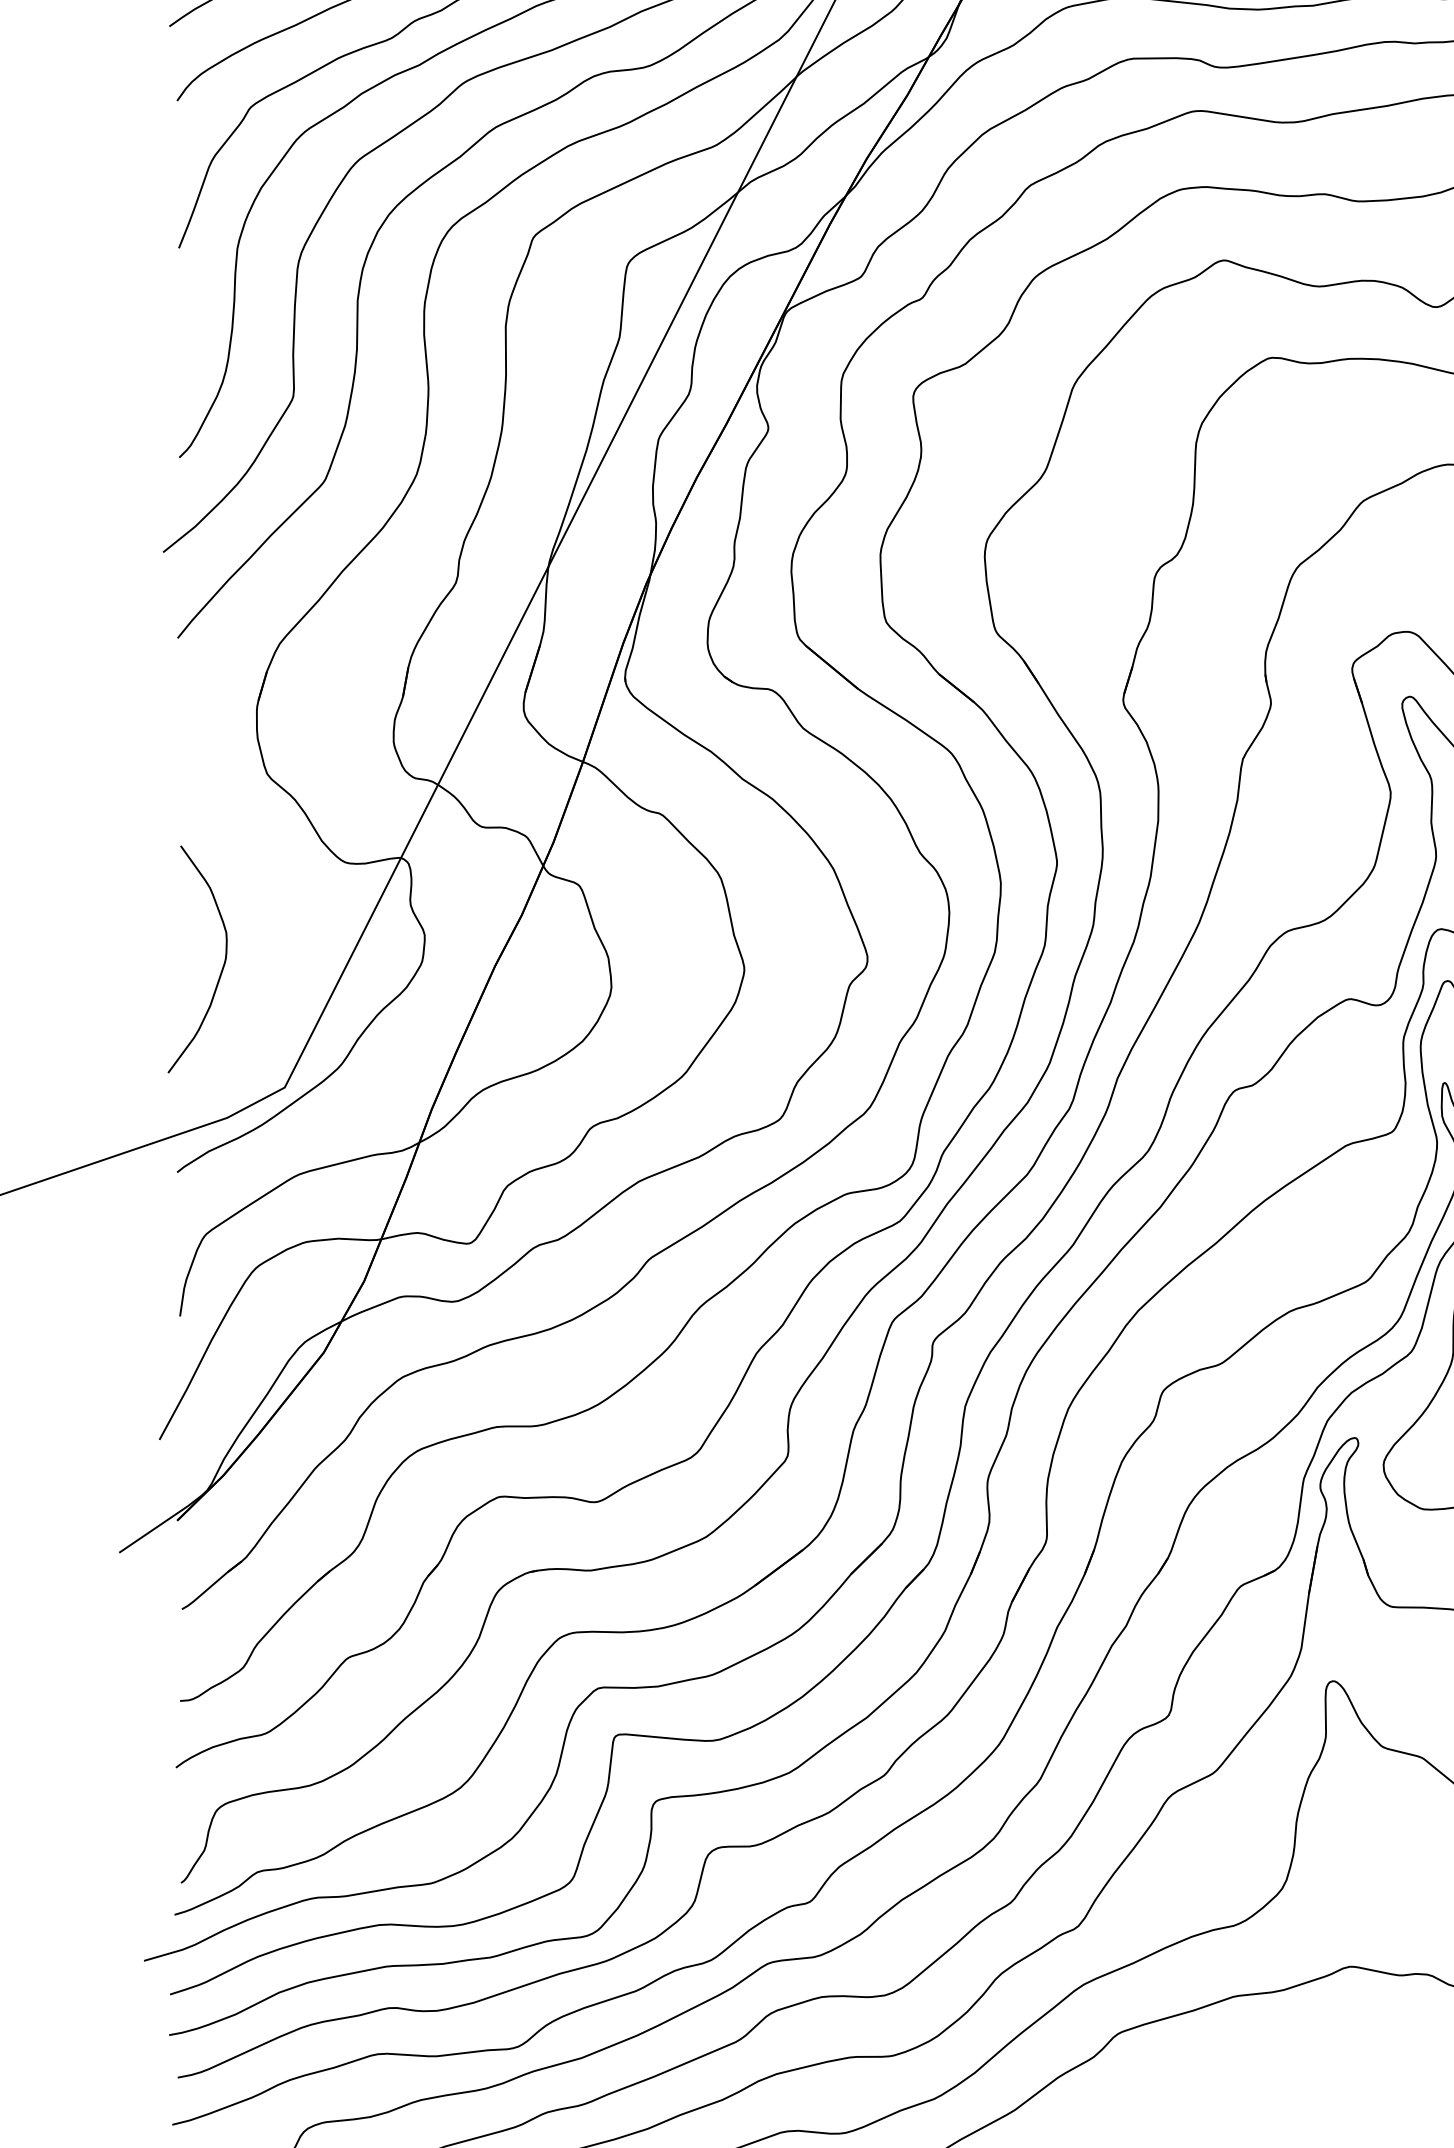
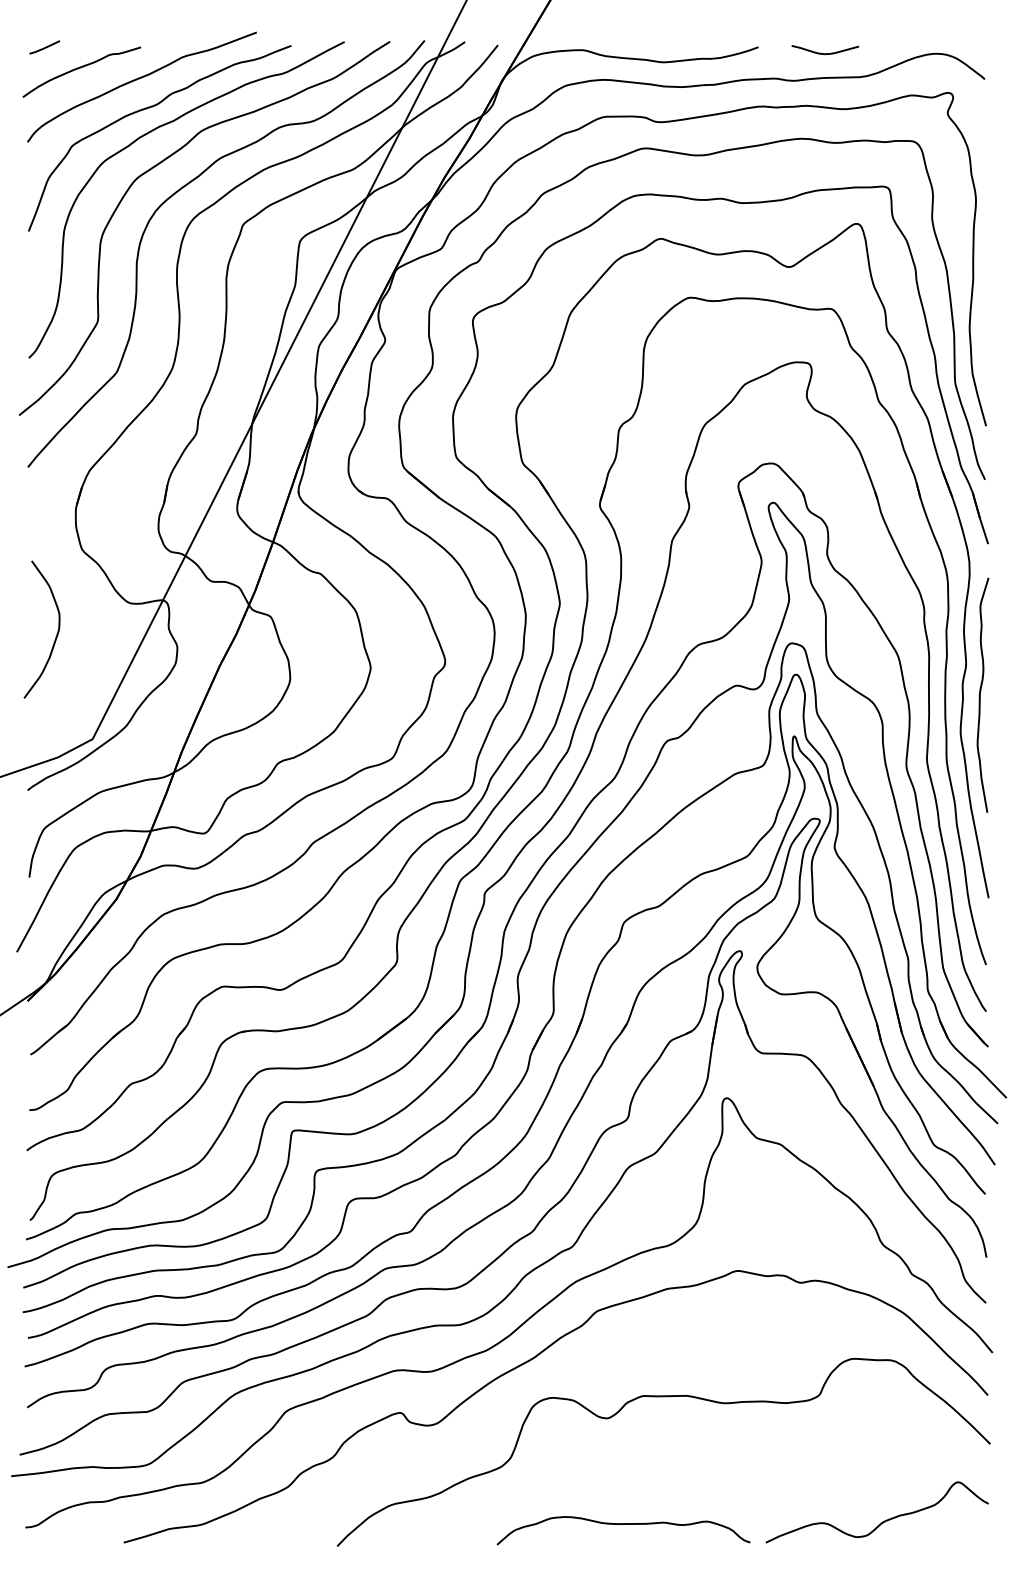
curve: (221, 965) -> (56, 633), moved

